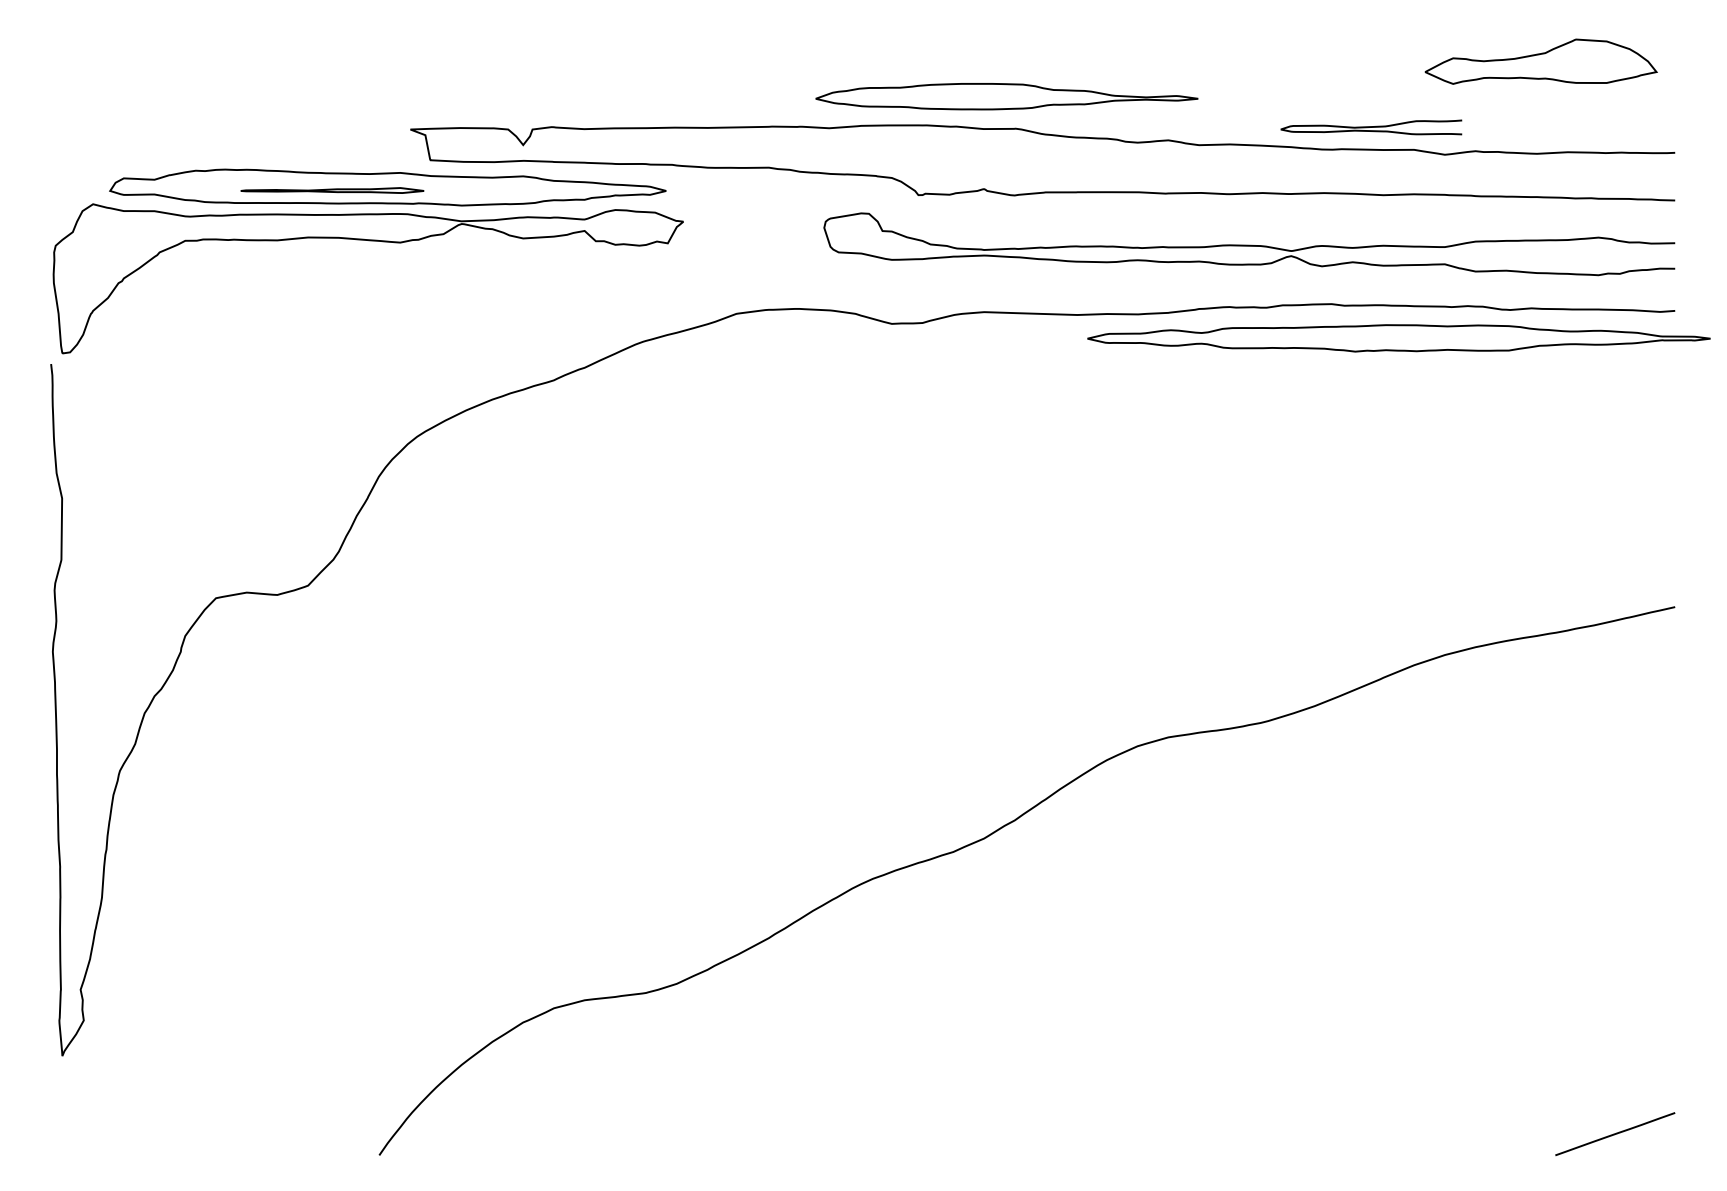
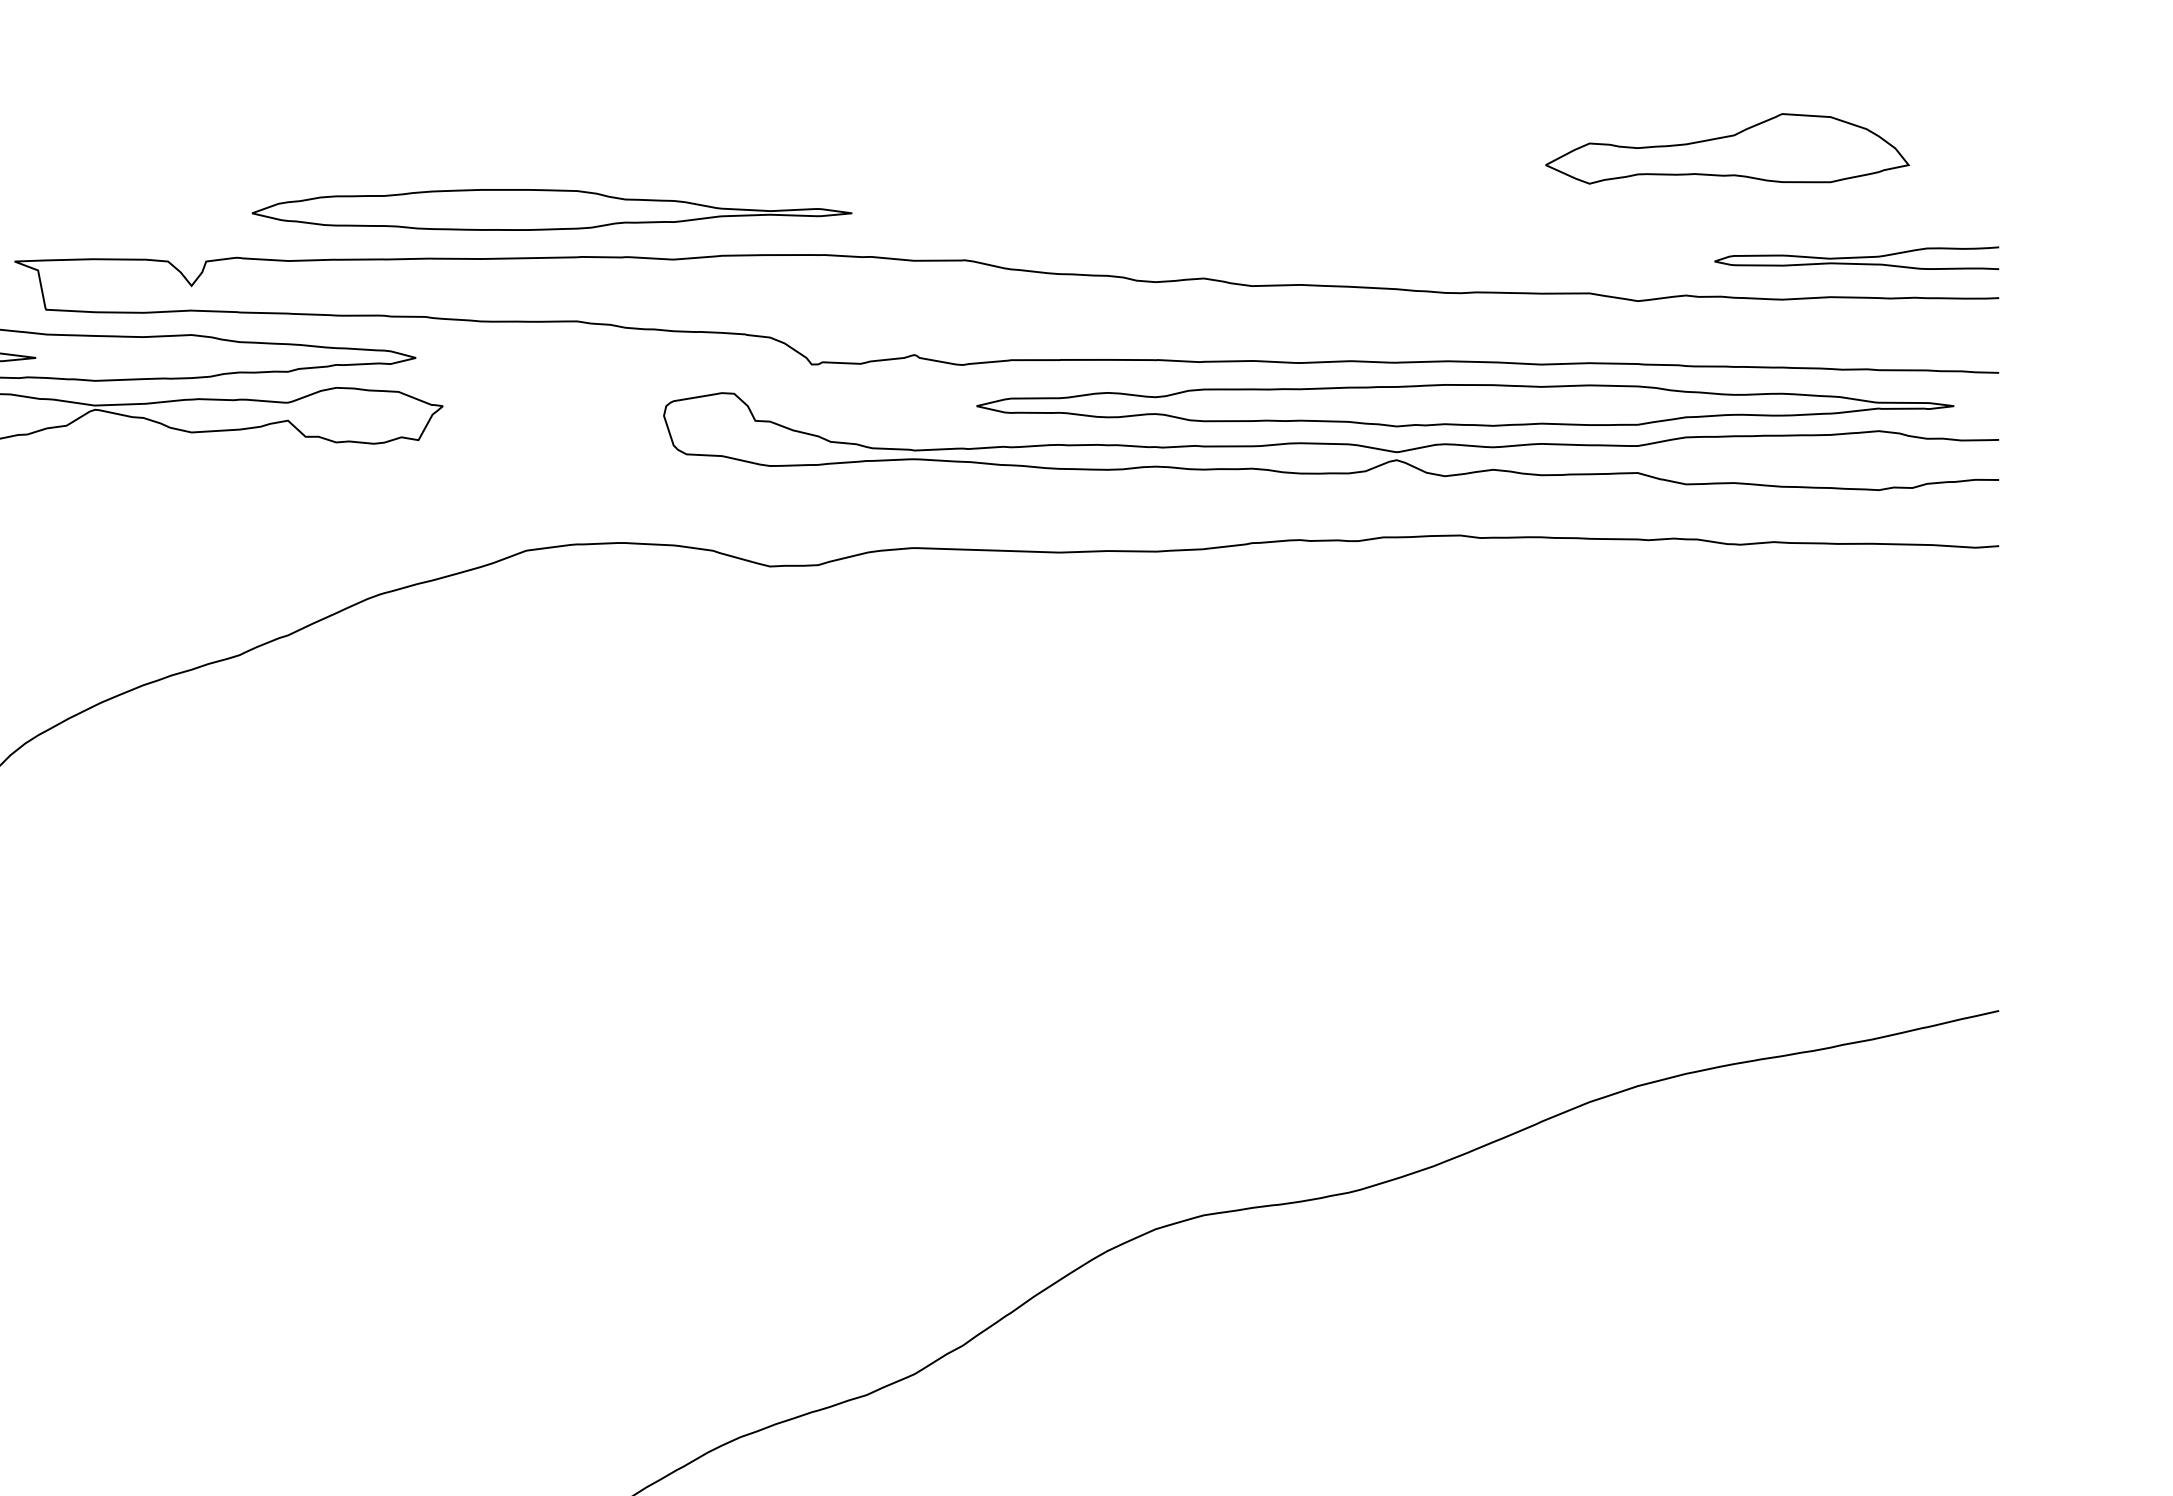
part: (1540, 61) -> (1726, 148), moved
part: (1006, 96) -> (551, 209), moved
curve: (1371, 127) -> (1856, 258), moved
part: (1398, 338) -> (1464, 405), moved

